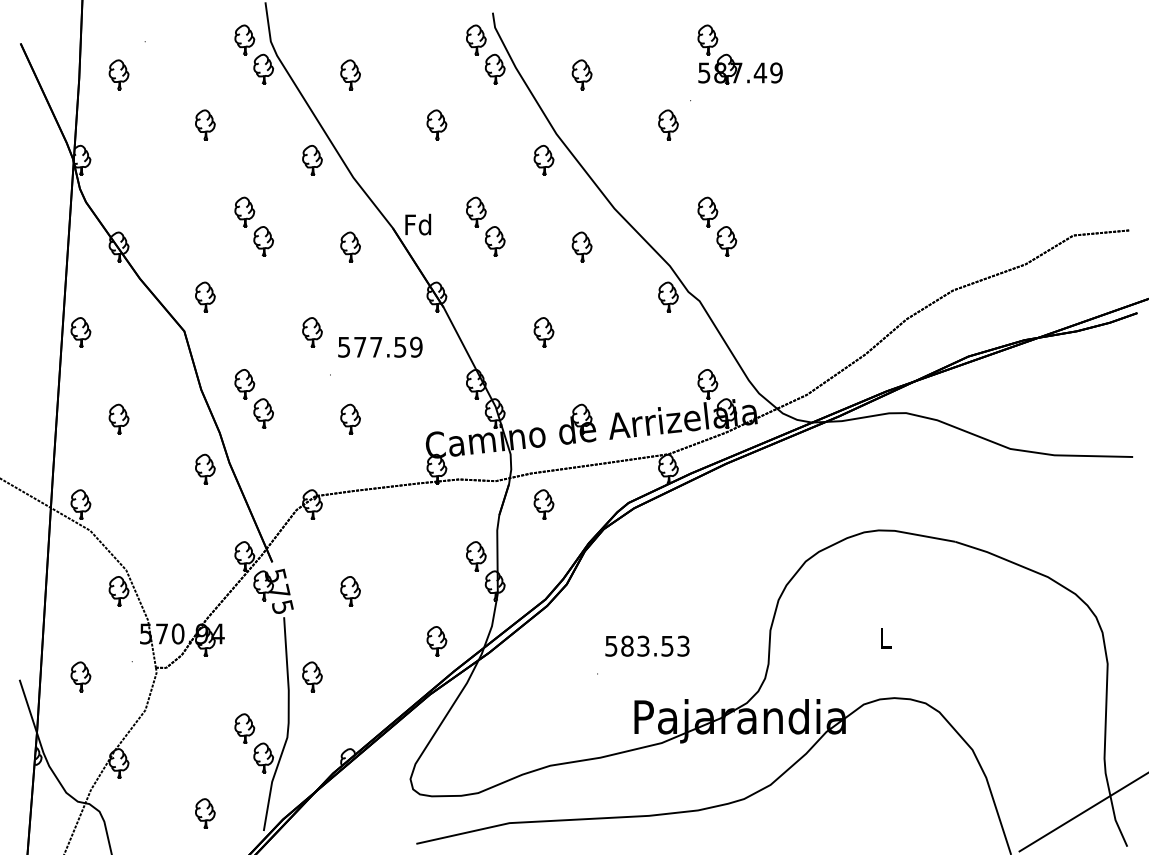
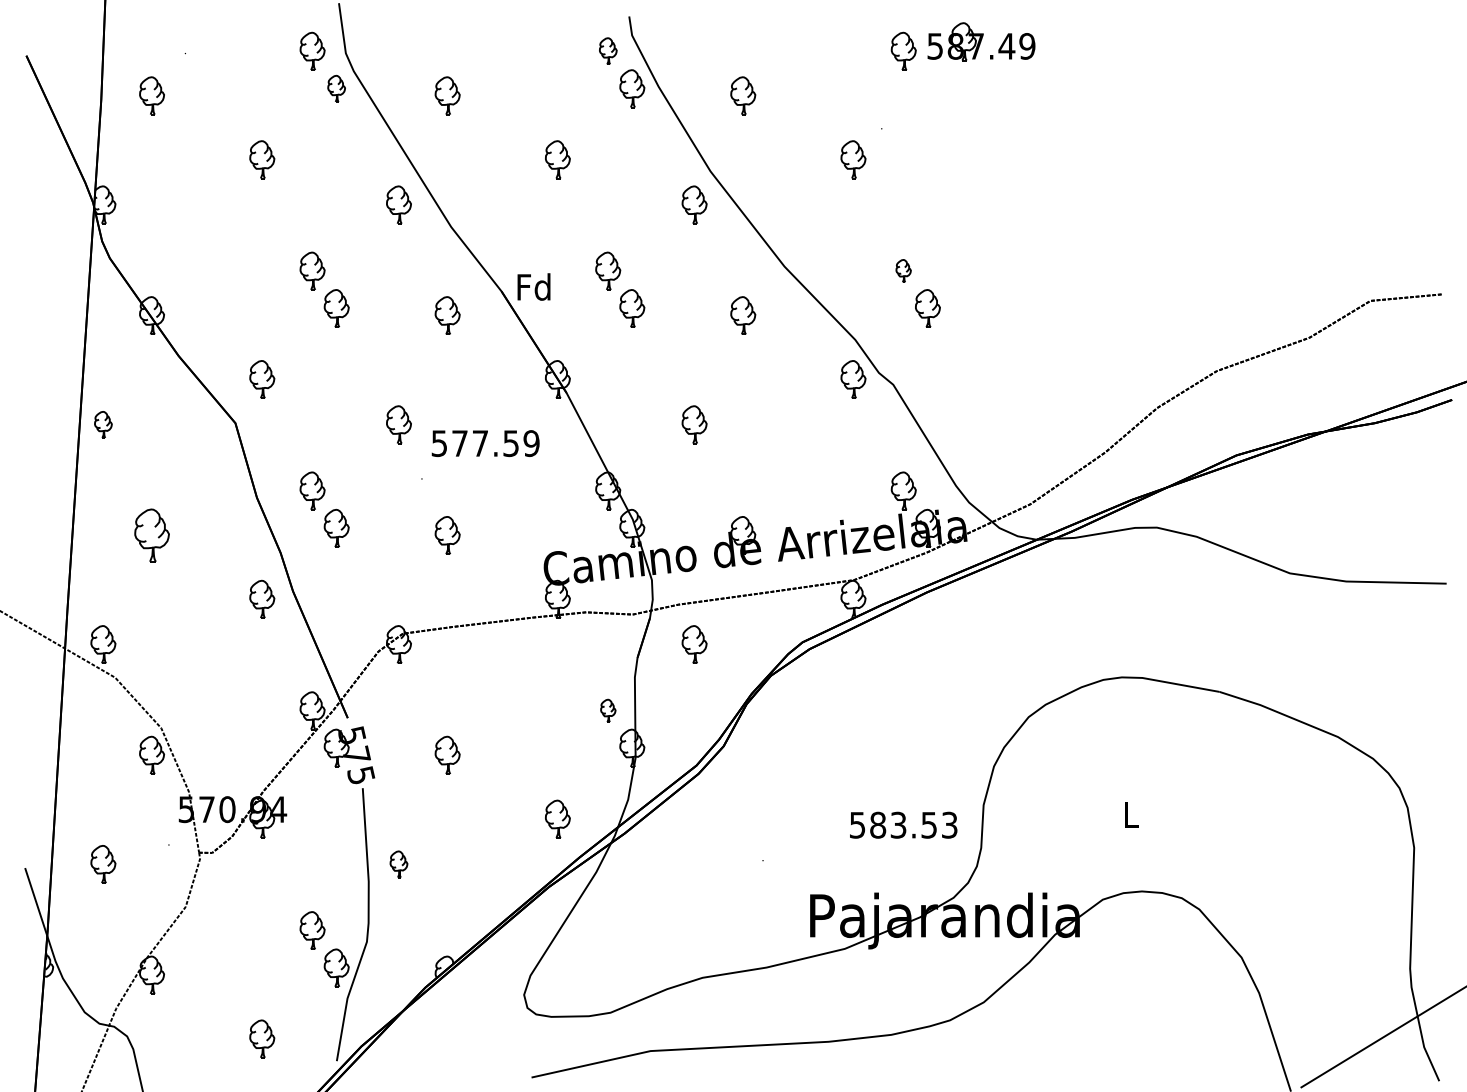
part: (476, 39) -> (608, 50), size x0.7
part: (263, 69) -> (336, 88), size x0.7
part: (740, 69) -> (981, 41), moved
part: (707, 211) -> (903, 270), size x0.6
part: (81, 332) -> (103, 424), size x0.7
part: (118, 419) -> (151, 535), size x1.4
part: (476, 556) -> (608, 710), size x0.6
text: (647, 645) -> (903, 824), moved
part: (312, 676) -> (398, 864), size x0.7

